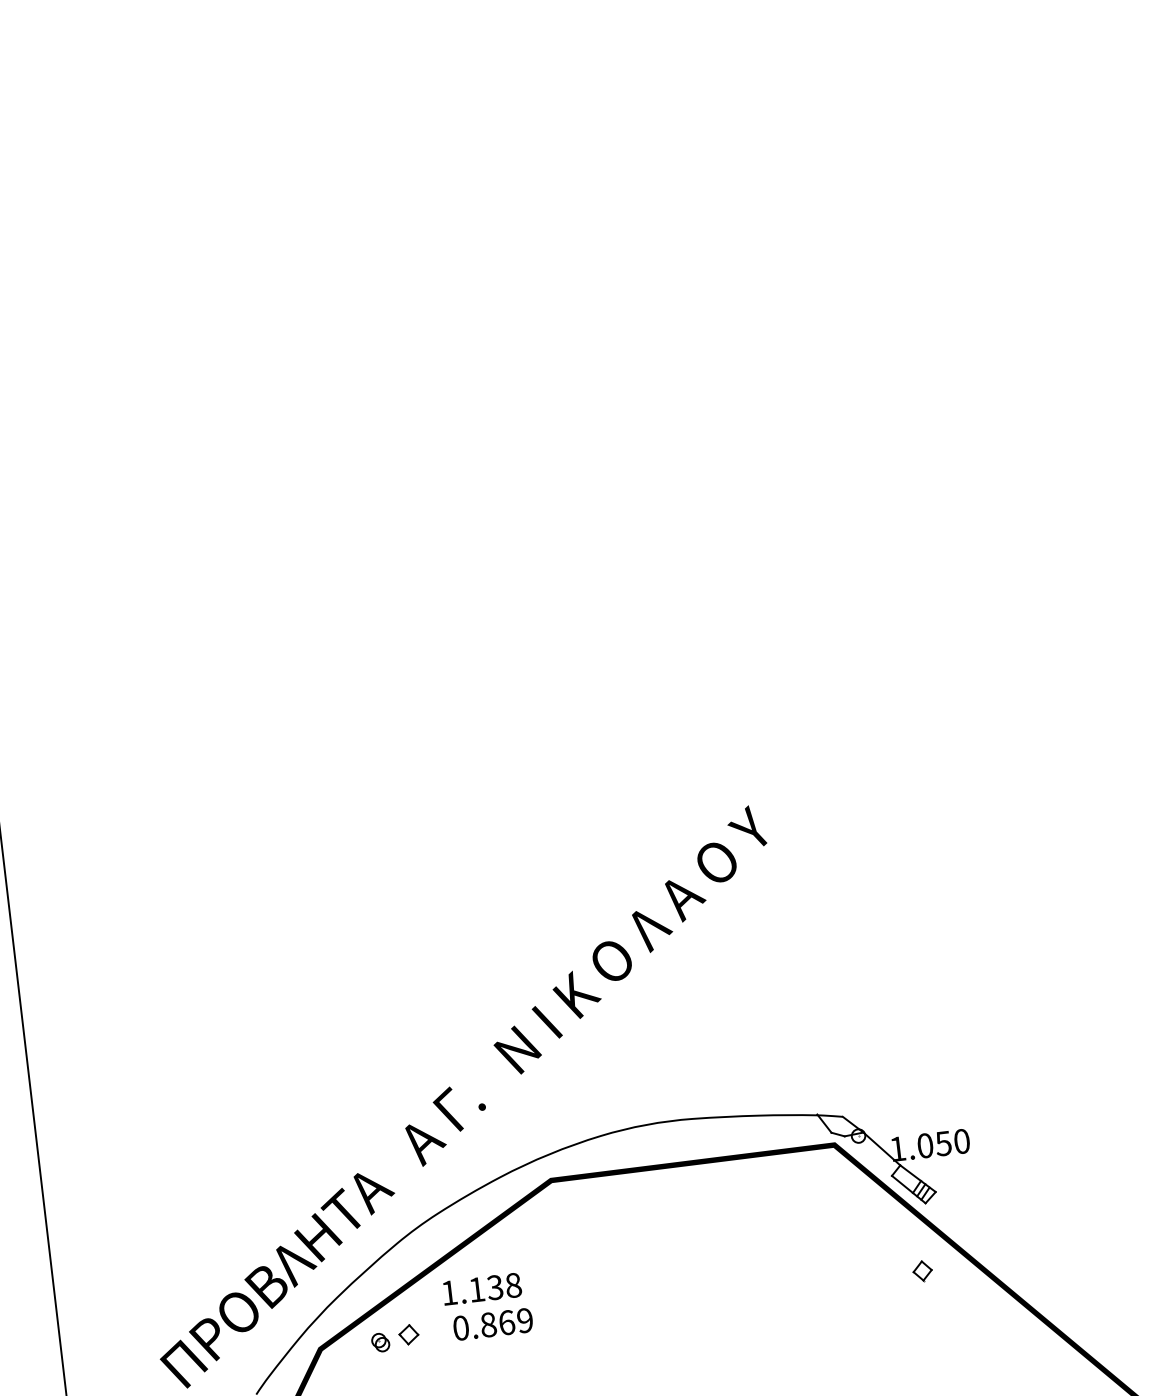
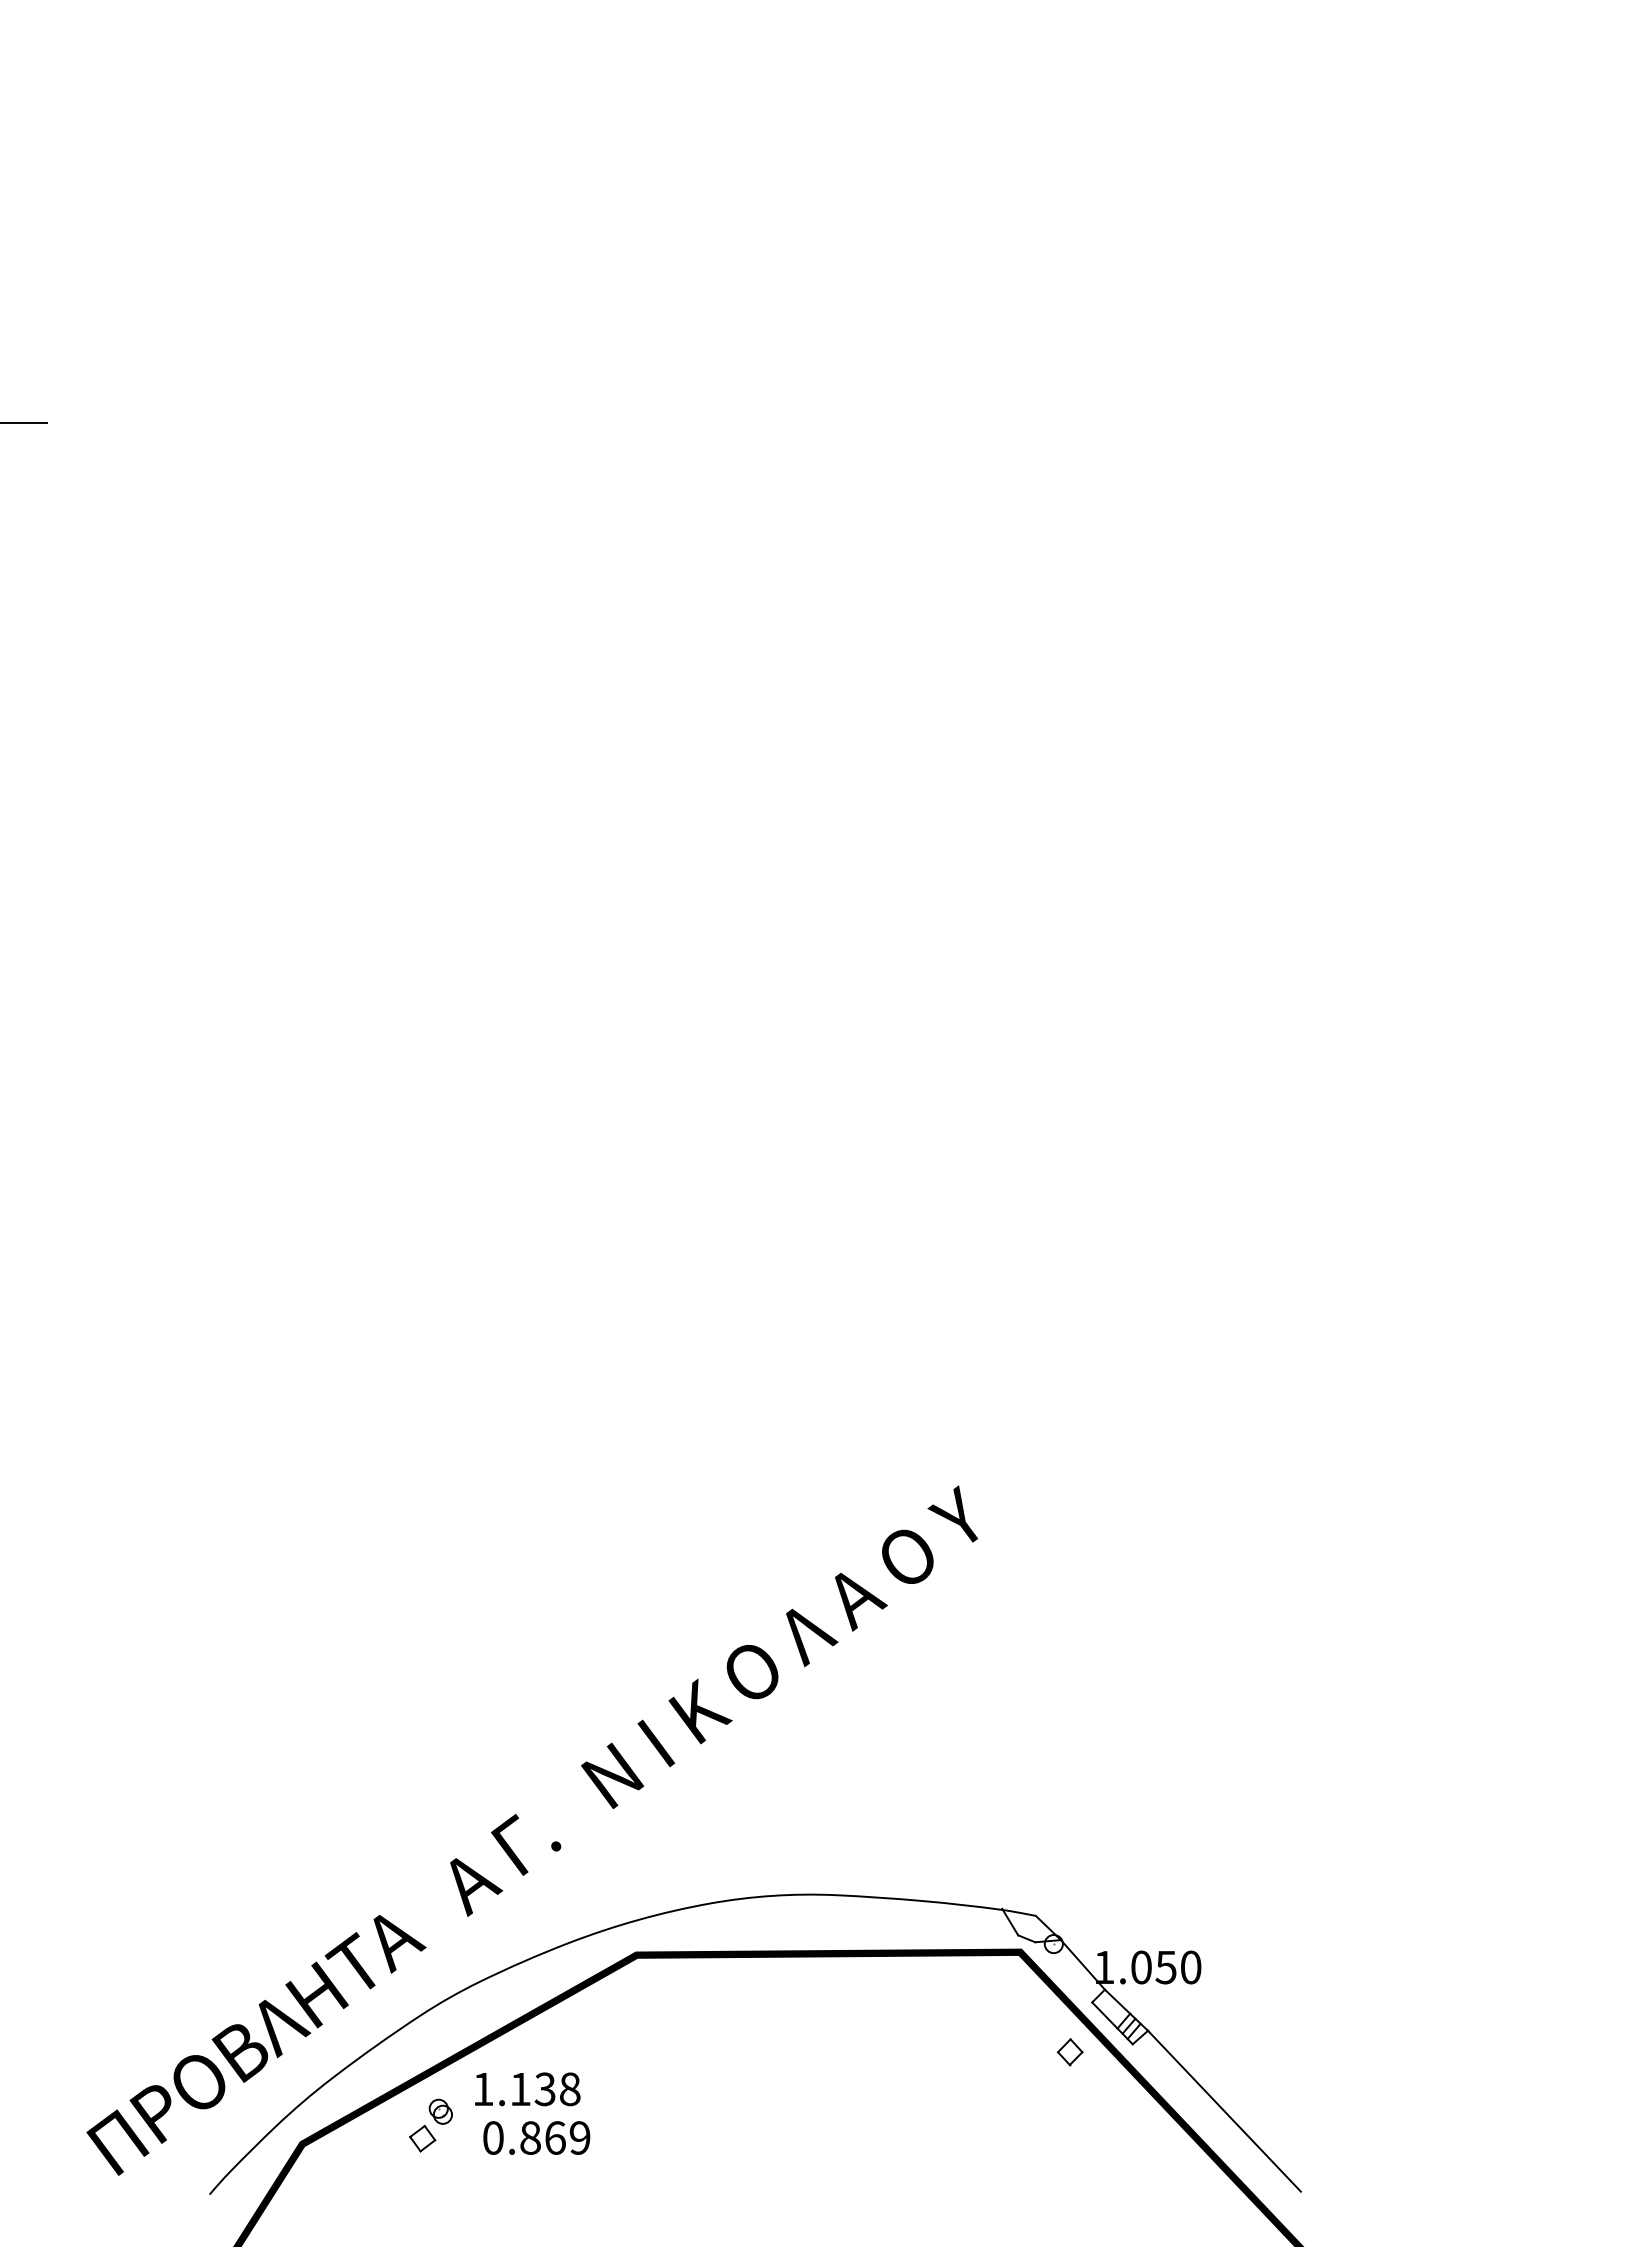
line: (999, 1244) -> (1224, 2110), added
part: (922, 1271) -> (1069, 2052), moved
part: (380, 1342) -> (440, 2111), moved

